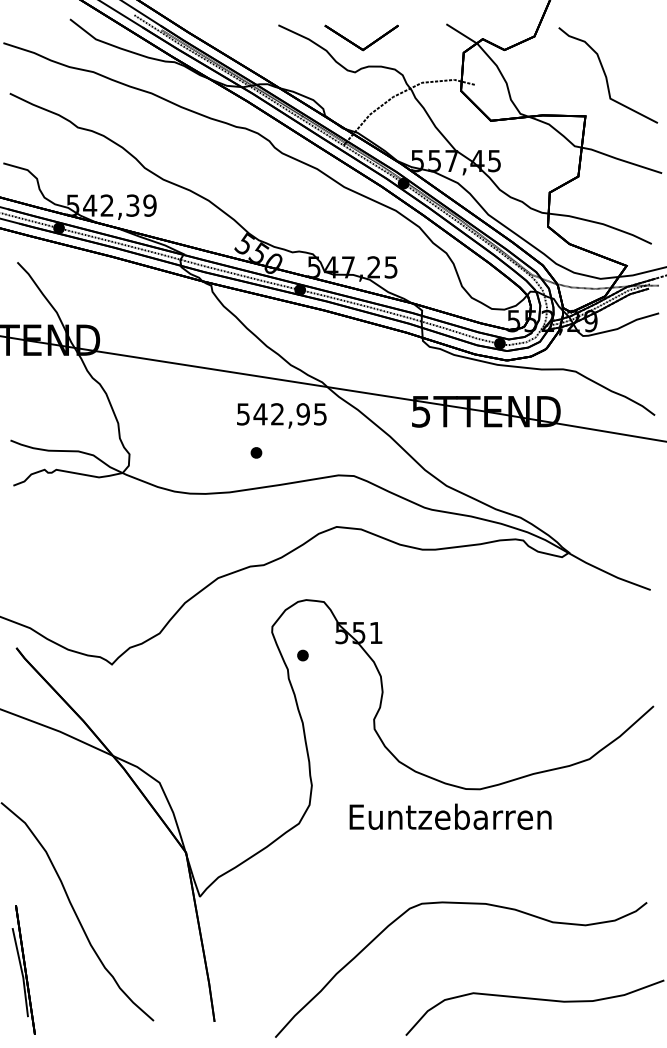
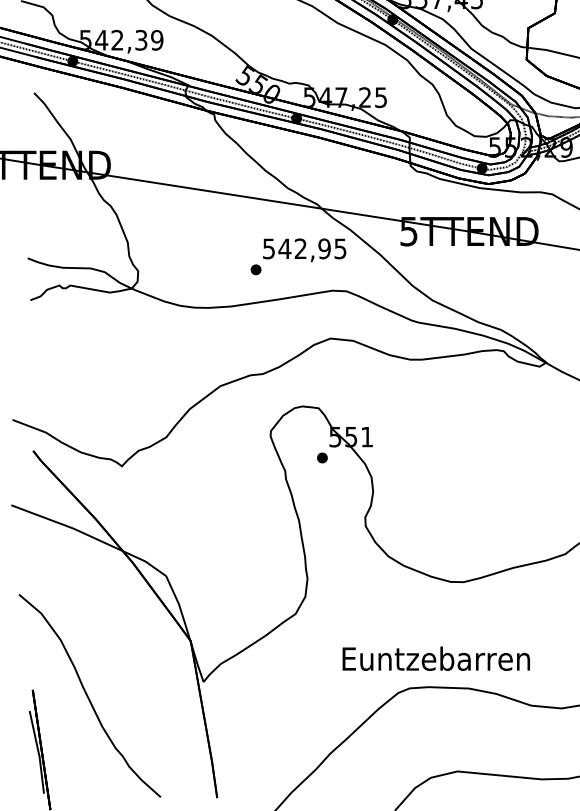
text: (281, 415) -> (304, 249), moved
part: (302, 655) -> (322, 457), moved
text: (450, 816) -> (436, 658), moved

